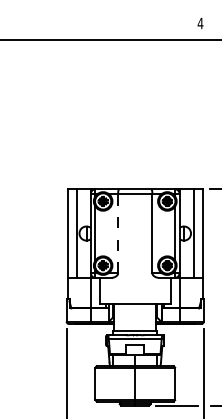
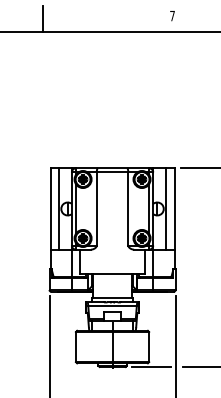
text: (200, 23) -> (172, 16), 4 -> 7
line: (60, 26) -> (43, 18), added
line: (117, 233) -> (96, 208), dashed -> solid

